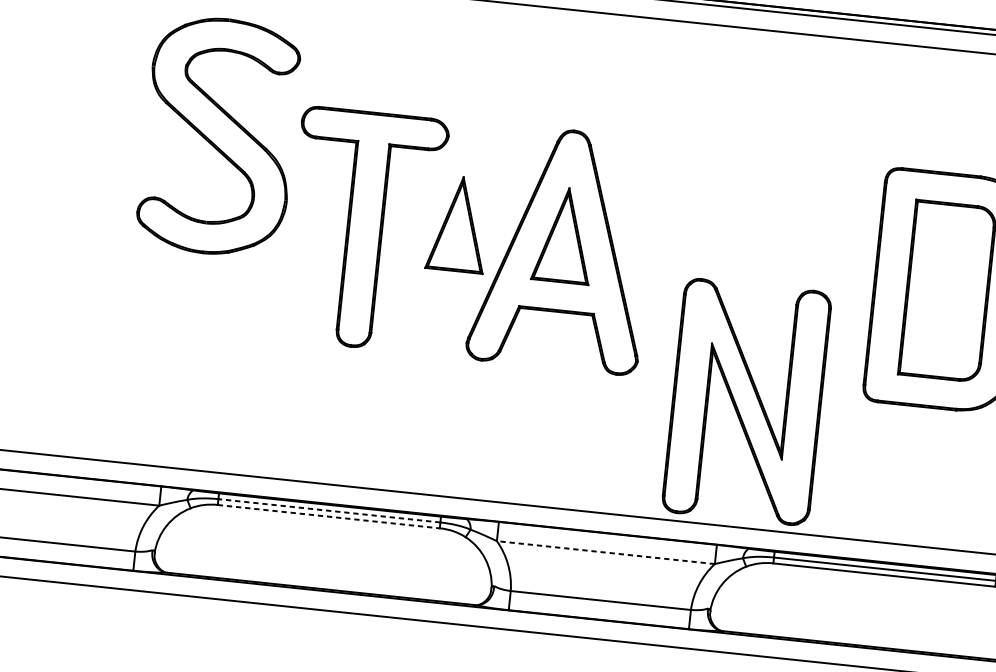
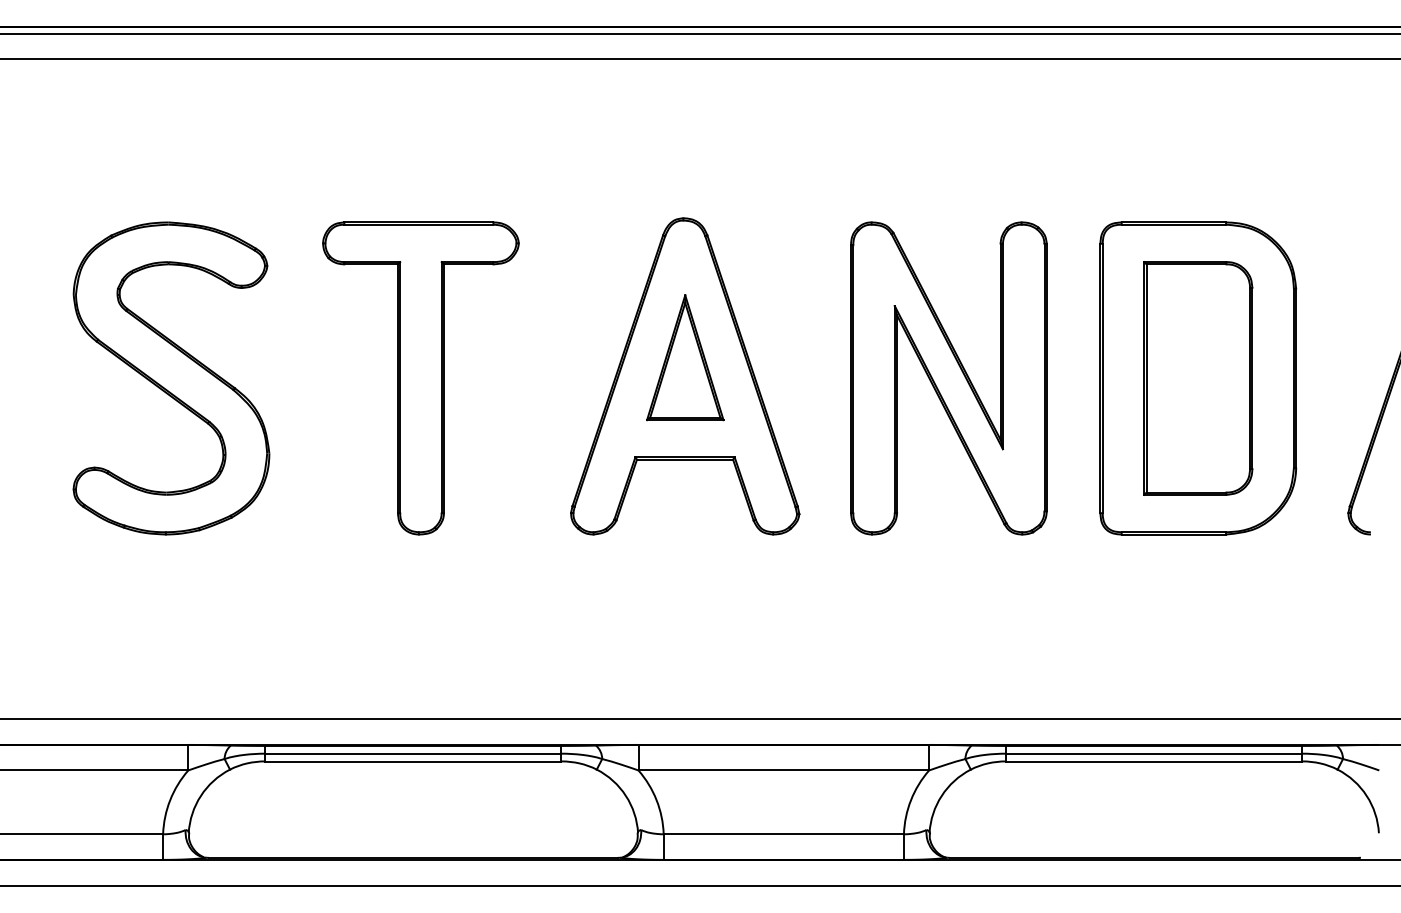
part: (219, 136) -> (171, 378), moved
part: (458, 224) -> (544, 357), removed
part: (746, 402) -> (948, 378), moved
line: (329, 510) -> (413, 753), dashed -> solid
line: (328, 516) -> (413, 761), dashed -> solid
line: (605, 552) -> (783, 770), dashed -> solid

